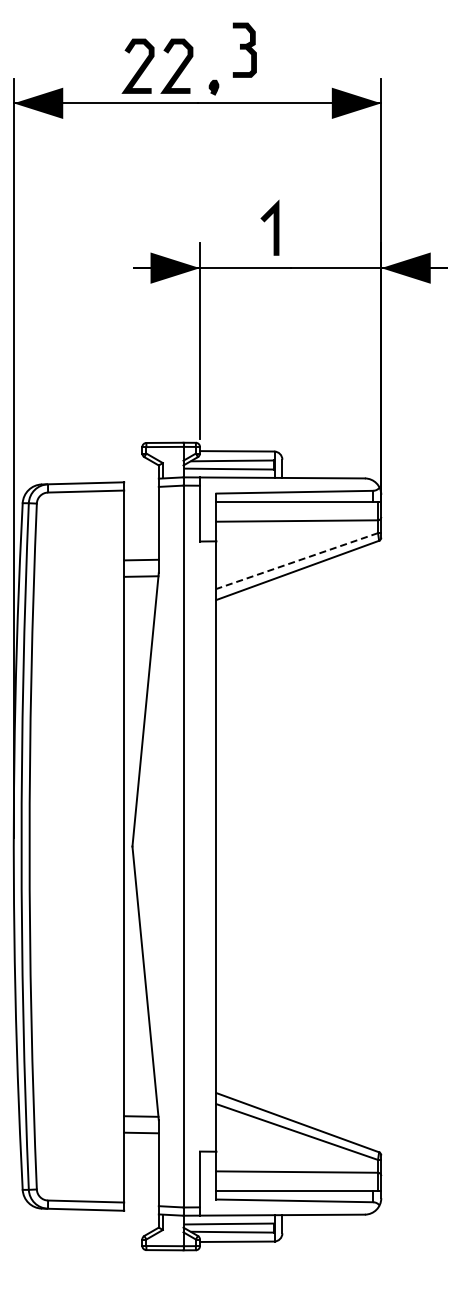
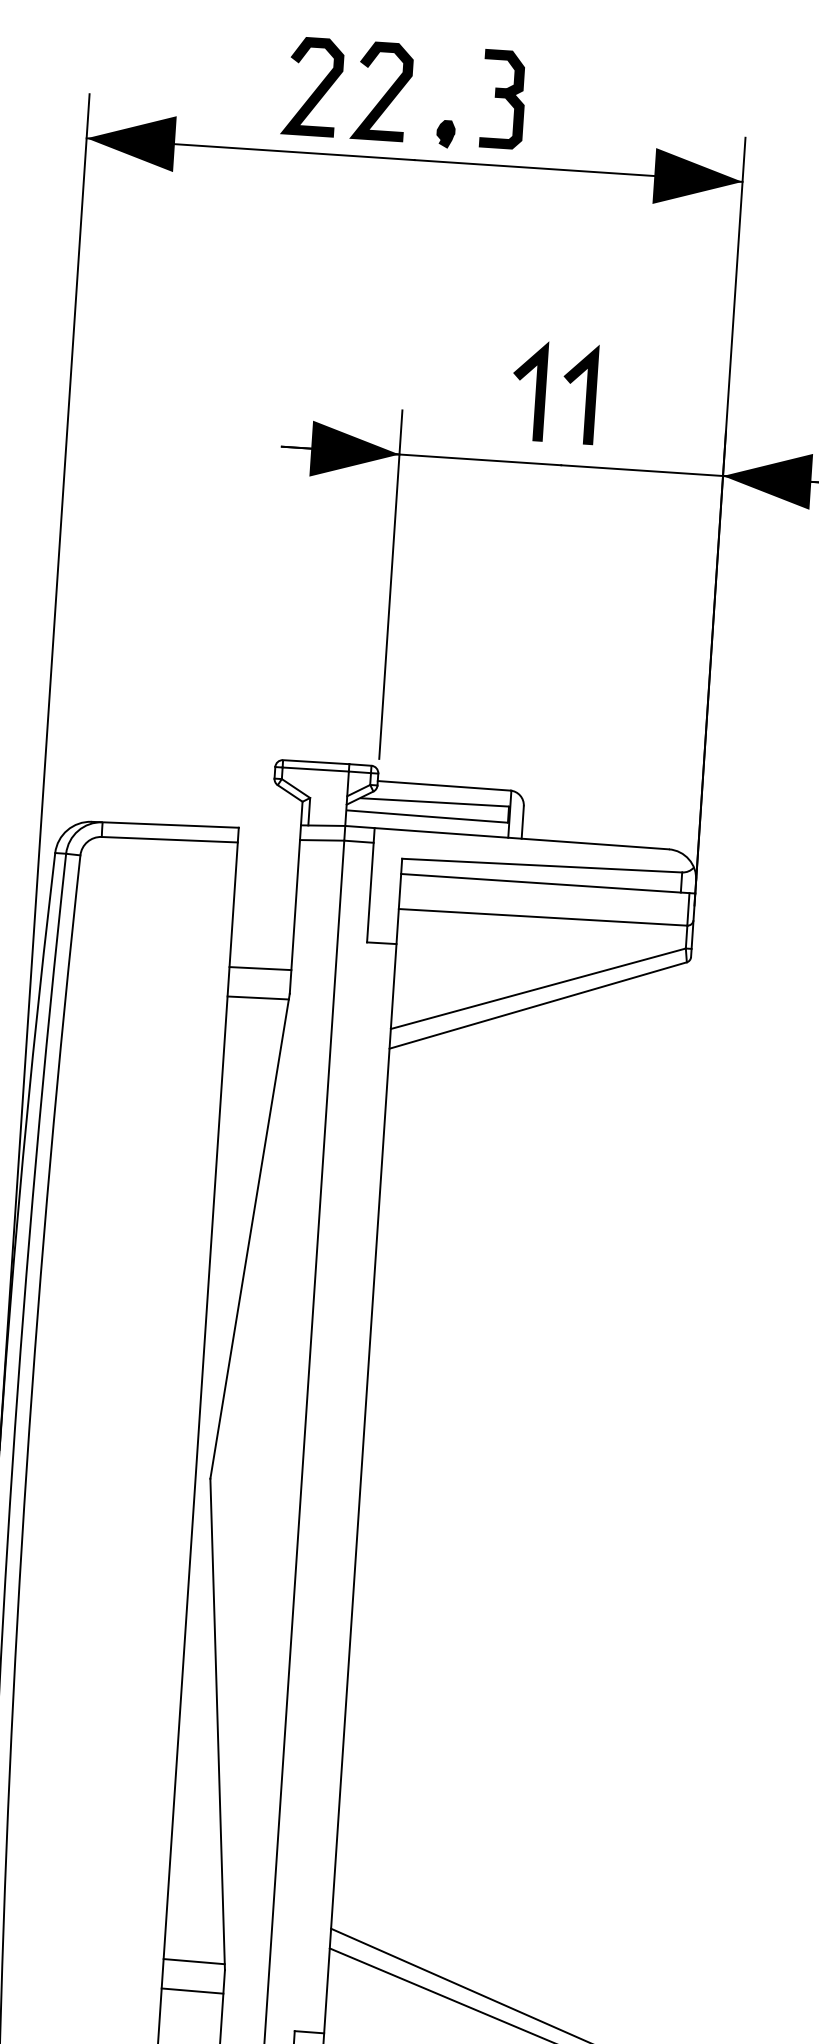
part: (244, 49) -> (502, 98), moved
line: (302, 227) -> (587, 394), added
line: (296, 561) -> (536, 989), dashed -> solid

